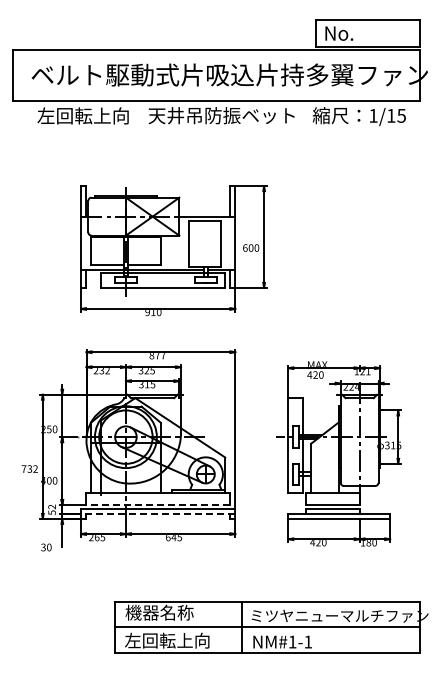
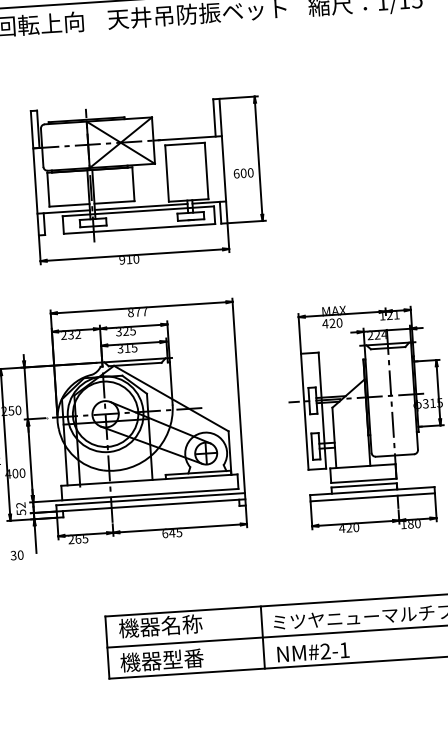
line: (157, 504) -> (149, 494), dashed -> solid
line: (157, 513) -> (150, 505), dashed -> solid
text: (167, 640) -> (172, 659), 左回転上向 -> 機器型番
text: (292, 641) -> (325, 650), NM#1-1 -> NM#2-1

